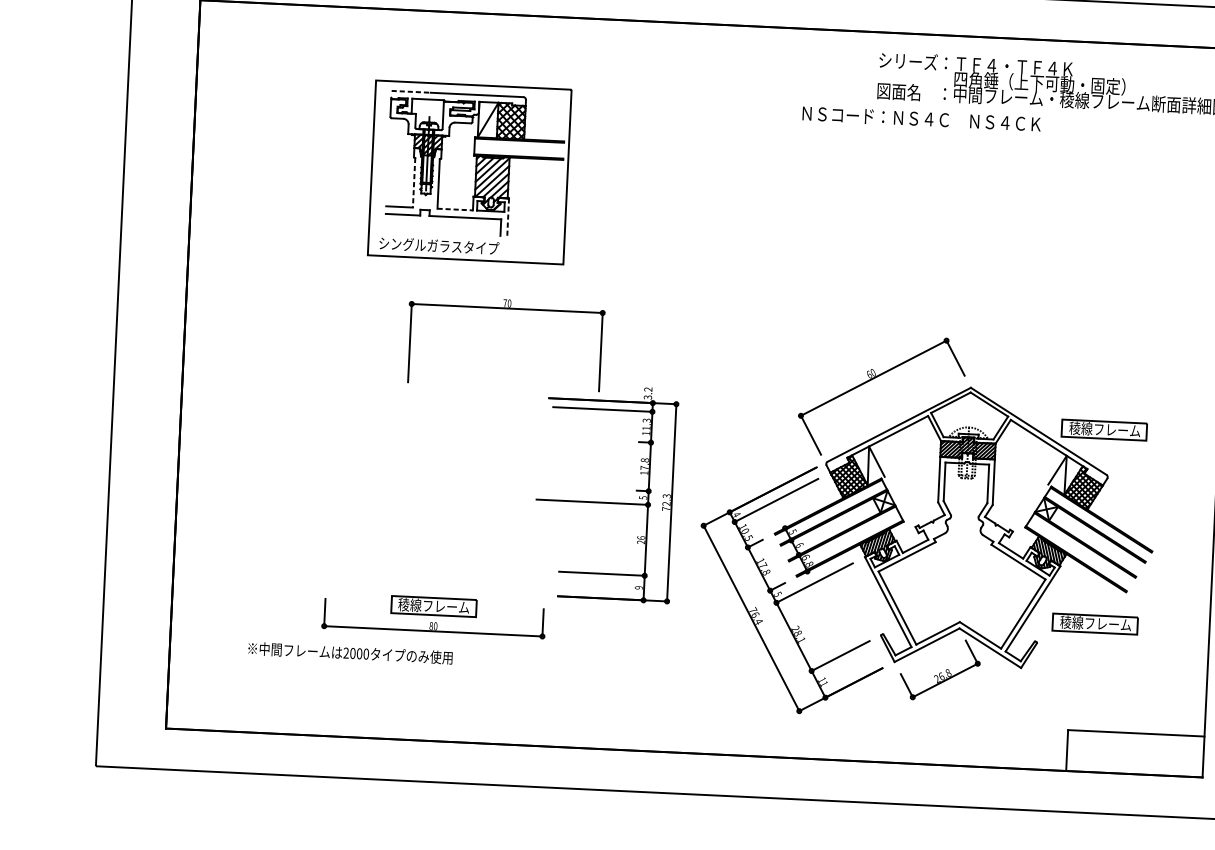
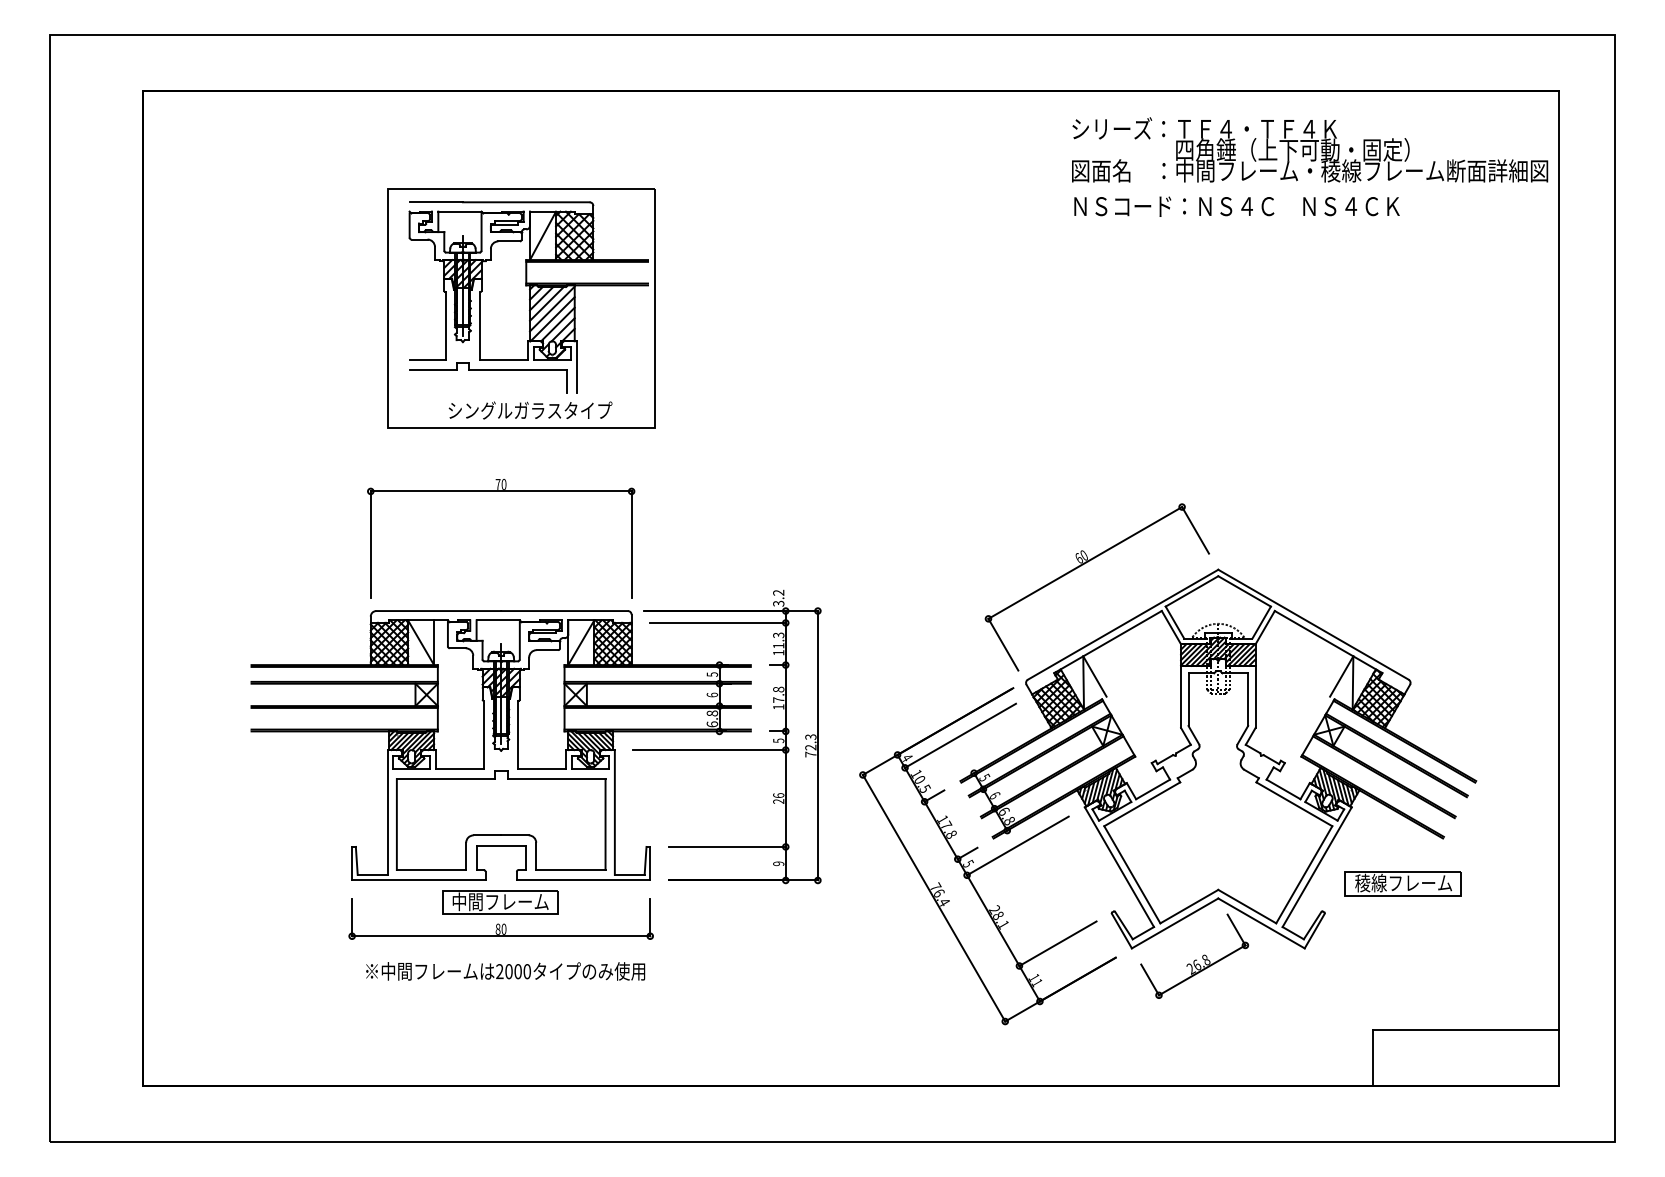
line: (411, 92) -> (436, 202), dashed -> solid
text: (921, 118) -> (1236, 206), moved
line: (414, 183) -> (446, 326), dashed -> solid
line: (455, 209) -> (504, 359), dashed -> solid
line: (508, 217) -> (576, 367), dashed -> solid
text: (439, 245) -> (530, 410), moved
part: (507, 308) -> (501, 491), moved
part: (1104, 429) -> (1402, 618), removed
part: (439, 491) -> (500, 745), added
text: (409, 604) -> (467, 901), 稜線フレーム -> 中間フレーム
text: (350, 653) -> (505, 971), moved

